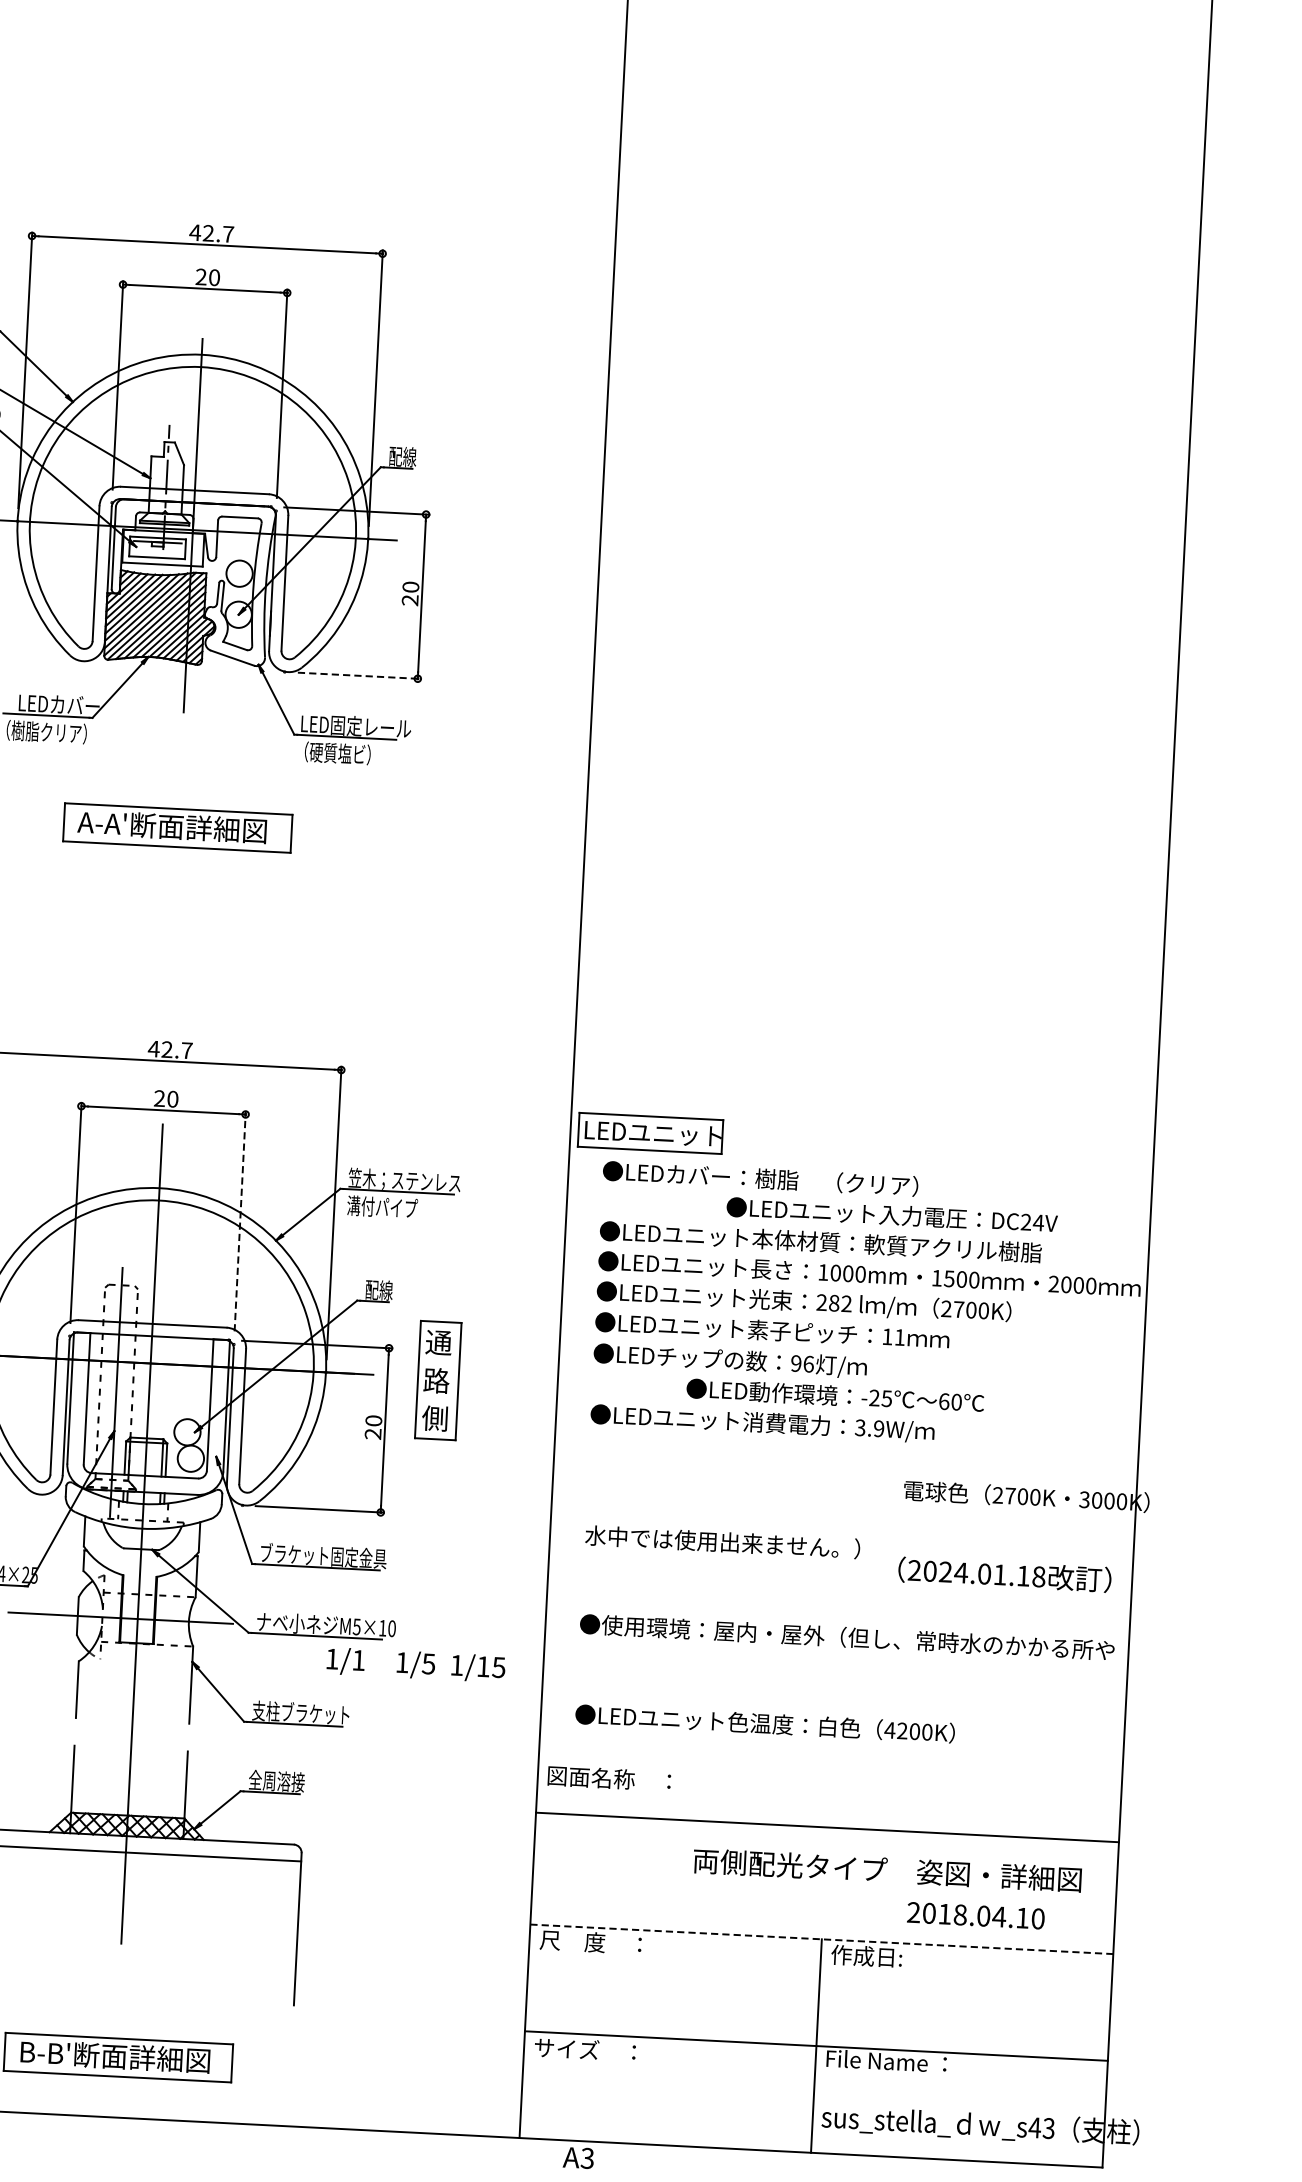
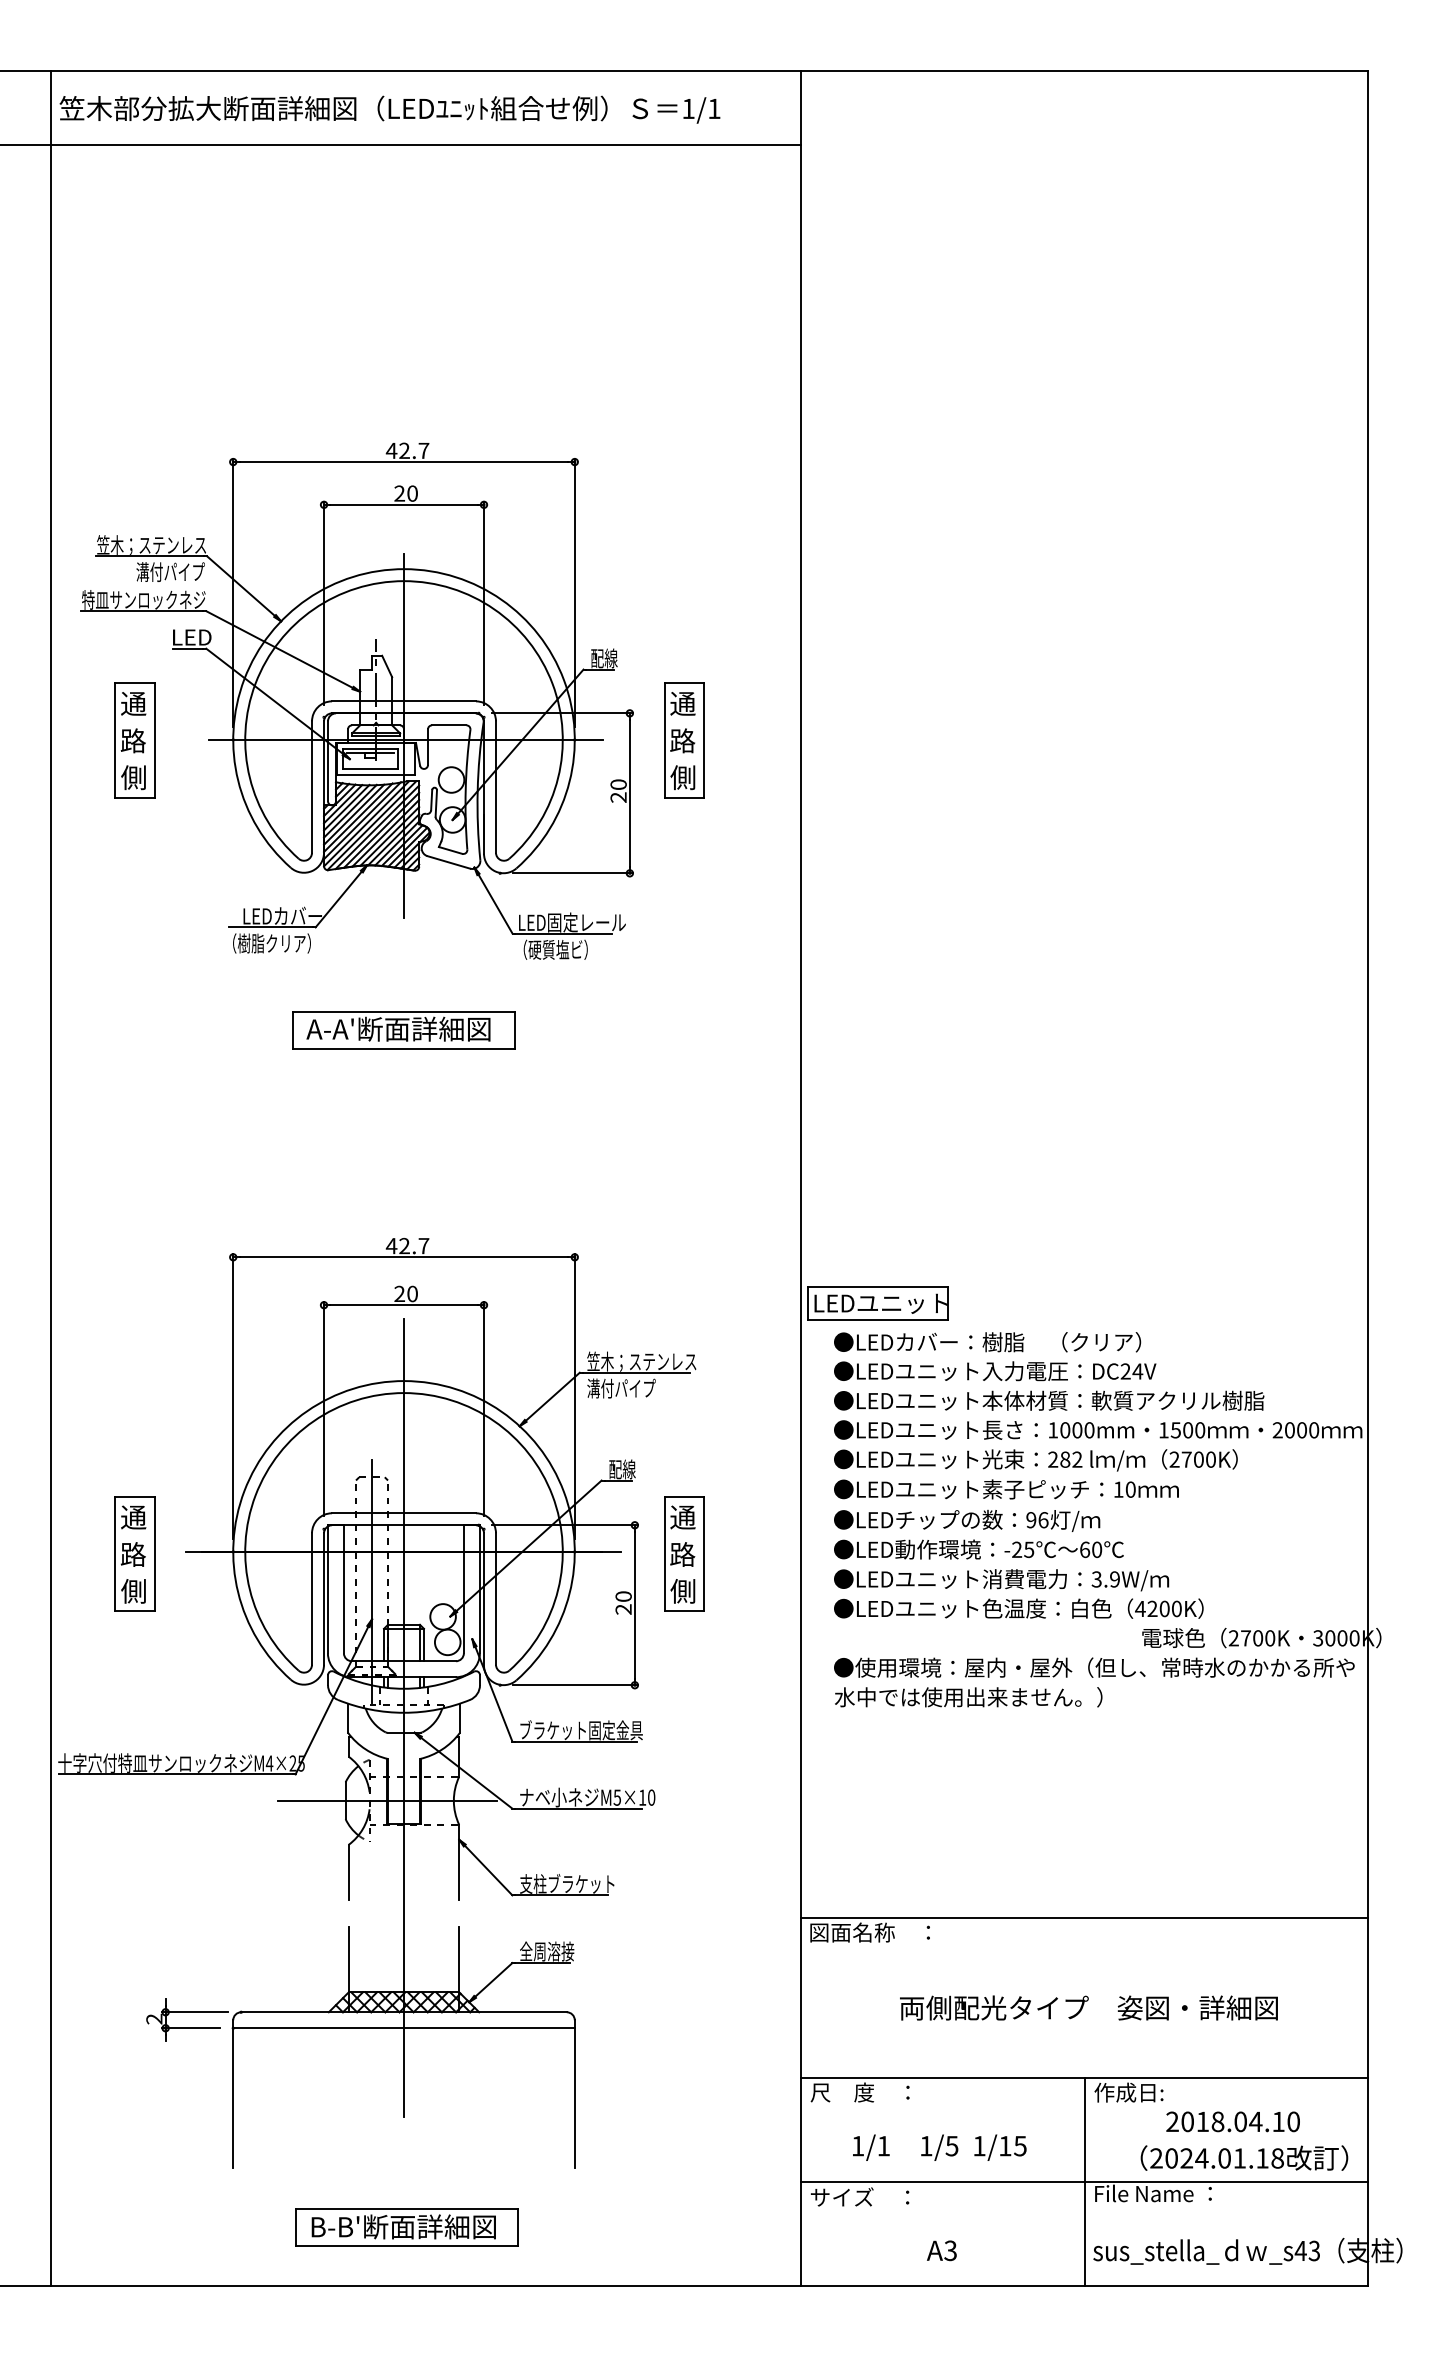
part: (480, 545) -> (684, 740), added
line: (359, 676) -> (573, 873), dashed -> solid
text: (892, 1215) -> (995, 1371), moved
line: (240, 1220) -> (484, 1408), dashed -> solid
text: (899, 1337) -> (1130, 1489), 11 -> 10
text: (834, 1395) -> (978, 1549), moved
text: (1004, 1574) -> (1244, 2157), moved
text: (847, 1637) -> (1094, 1667), moved
text: (415, 1664) -> (939, 2147), moved
text: (764, 1723) -> (1018, 1608), moved
line: (827, 1827) -> (1084, 1918), moved
text: (887, 1869) -> (1088, 2007), moved
text: (975, 1915) -> (1232, 2121), moved
line: (821, 1939) -> (1084, 2078), dashed -> solid
text: (578, 2157) -> (941, 2250), moved

